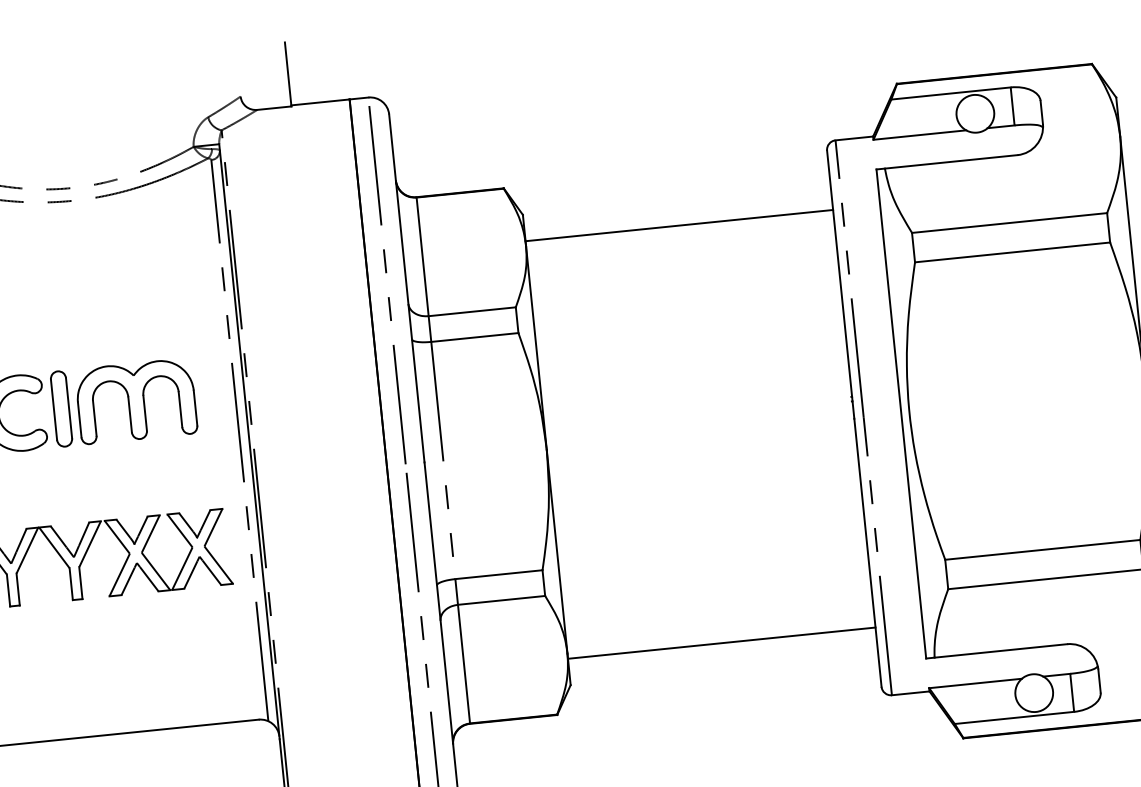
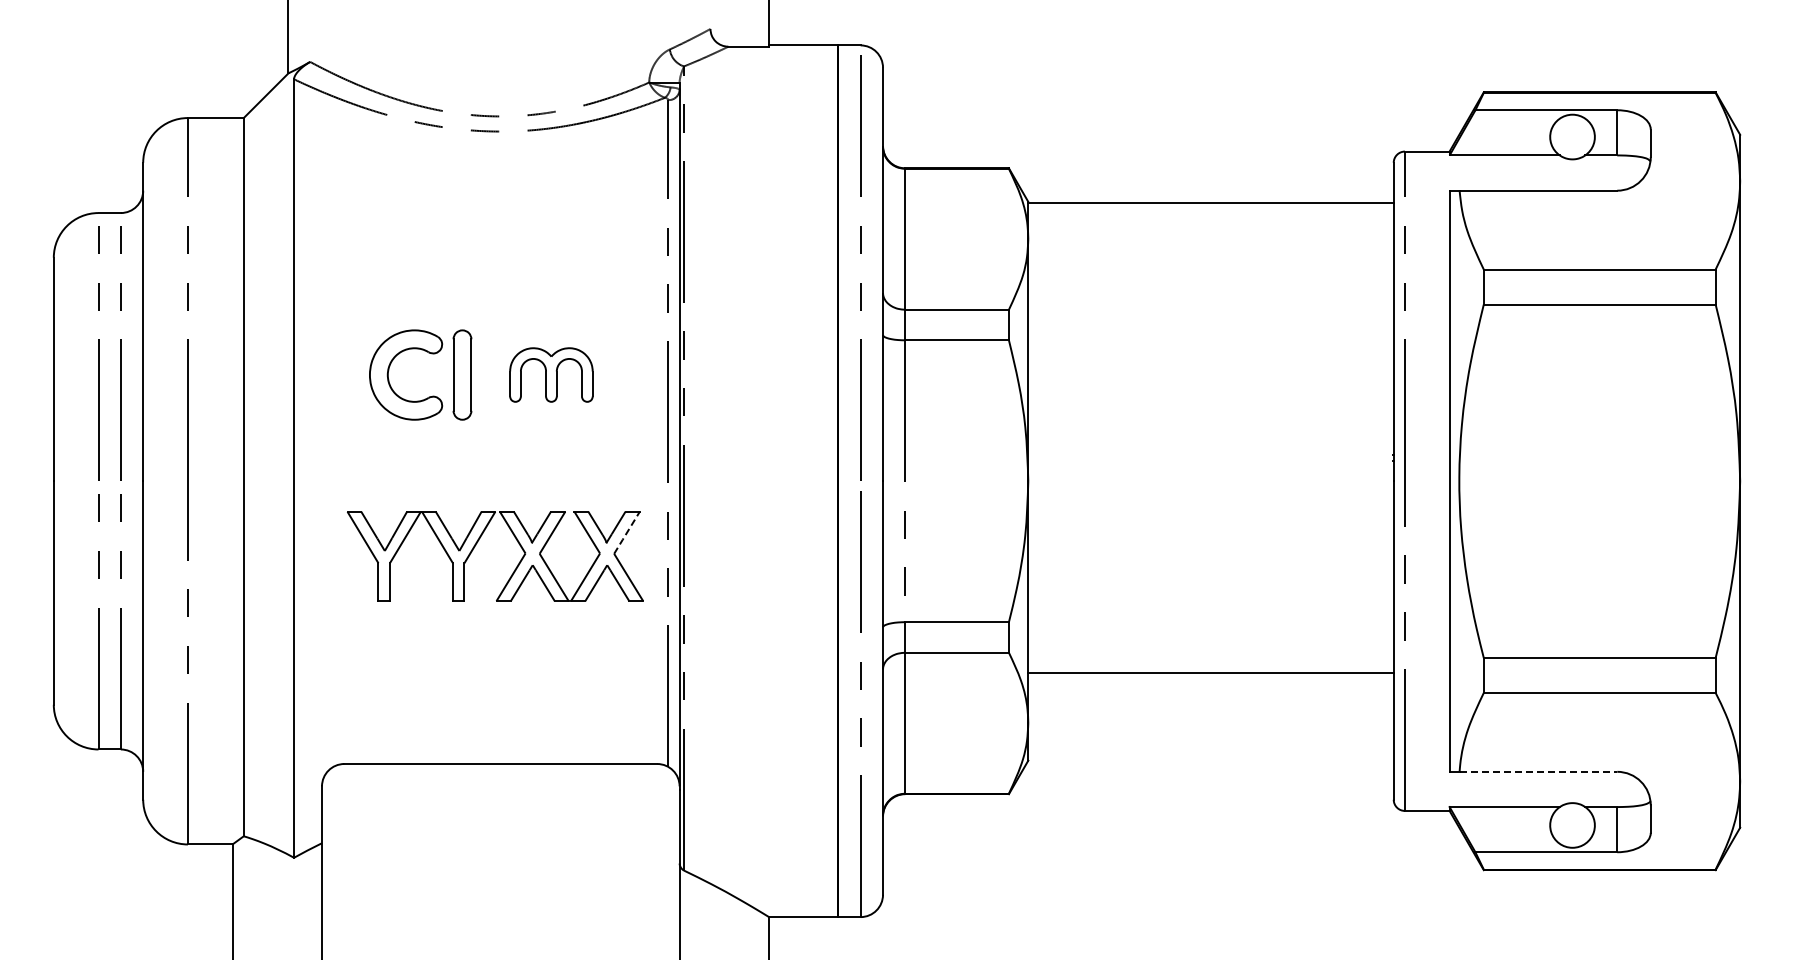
line: (678, 225) -> (1210, 203), moved
part: (136, 400) -> (551, 374), size x0.6
line: (213, 527) -> (627, 532), solid -> dashed
line: (721, 643) -> (1210, 673), moved
line: (1000, 650) -> (1538, 771), solid -> dashed

